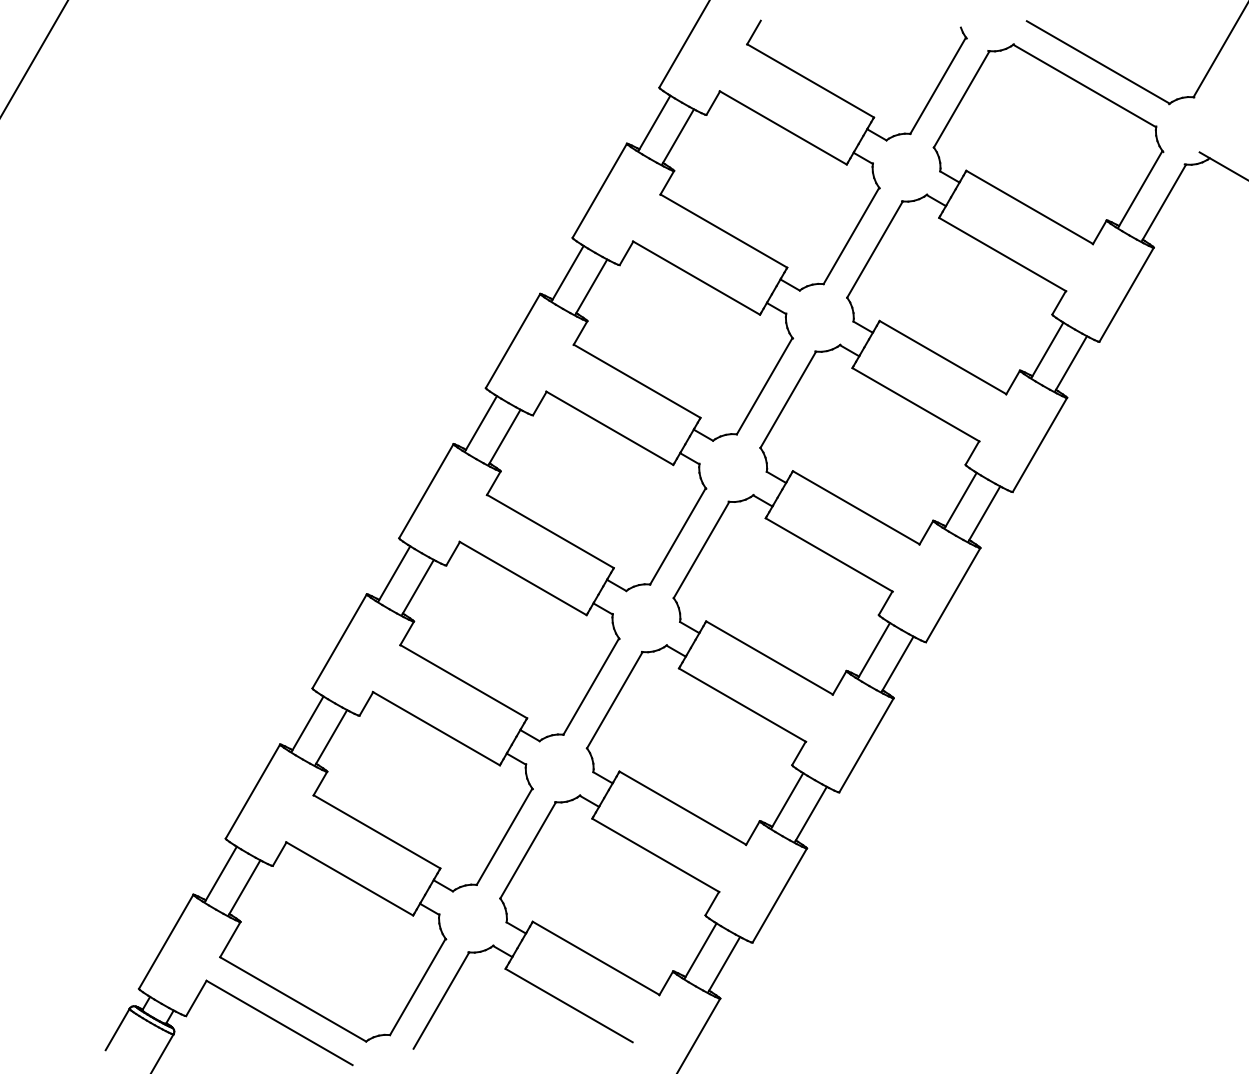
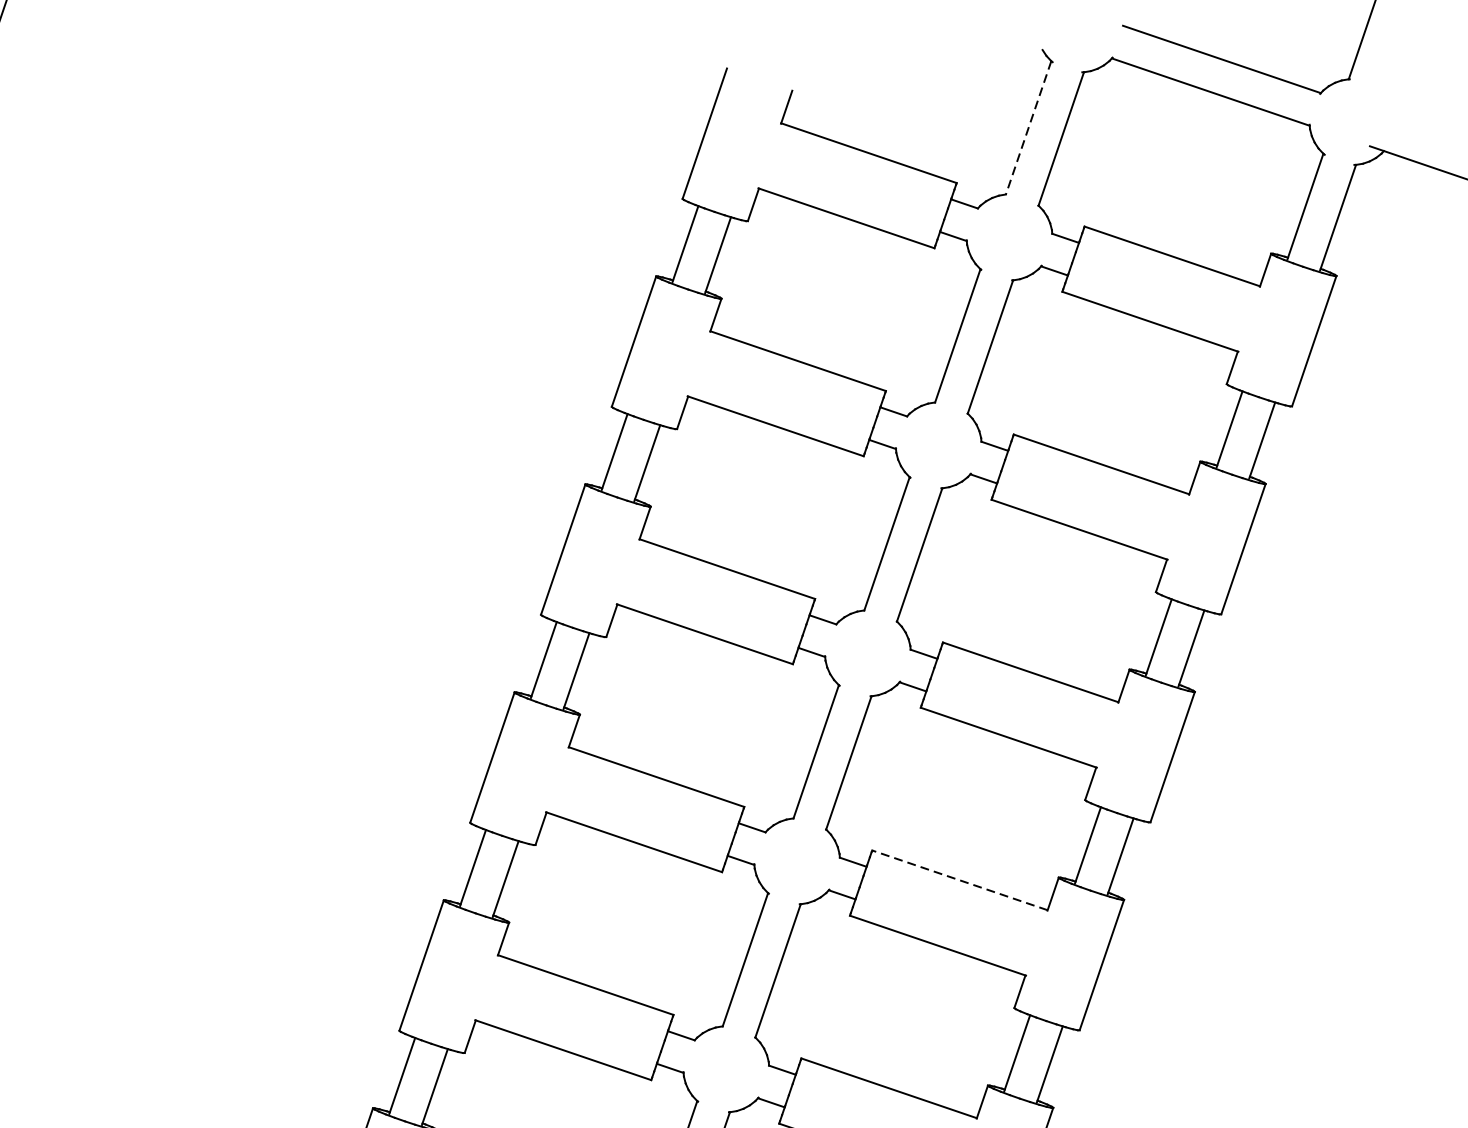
line: (938, 85) -> (1028, 127), solid -> dashed
line: (769, 657) -> (959, 879), solid -> dashed

